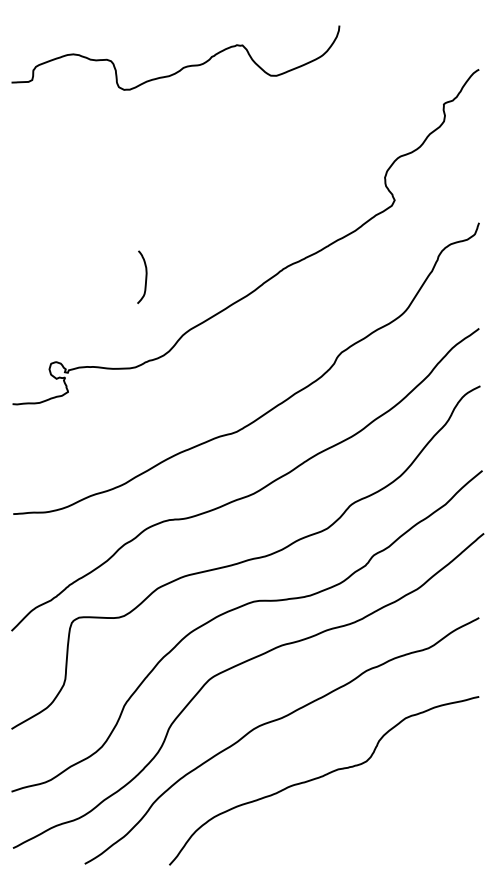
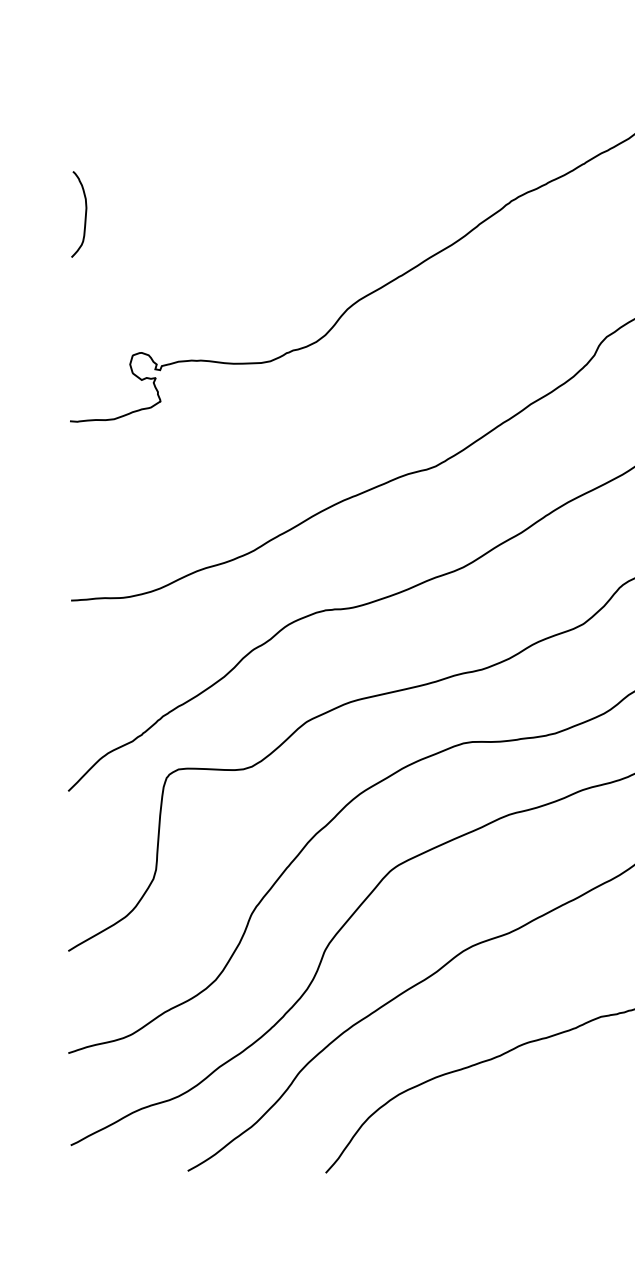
curve: (145, 276) -> (84, 213), moved

